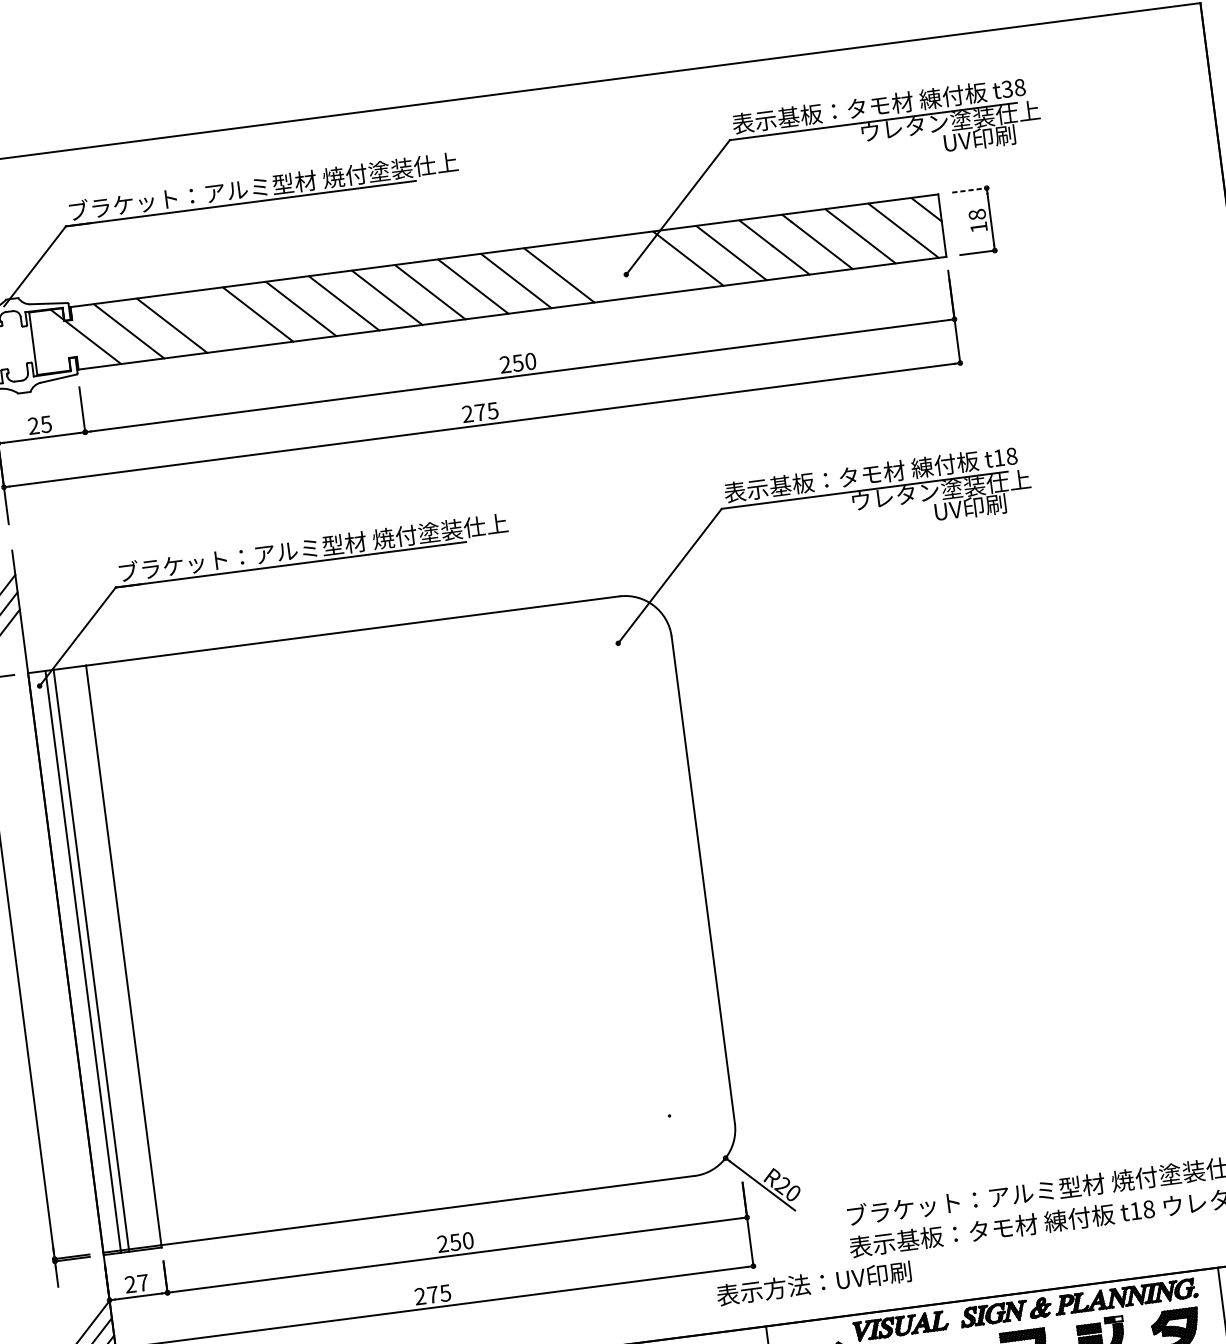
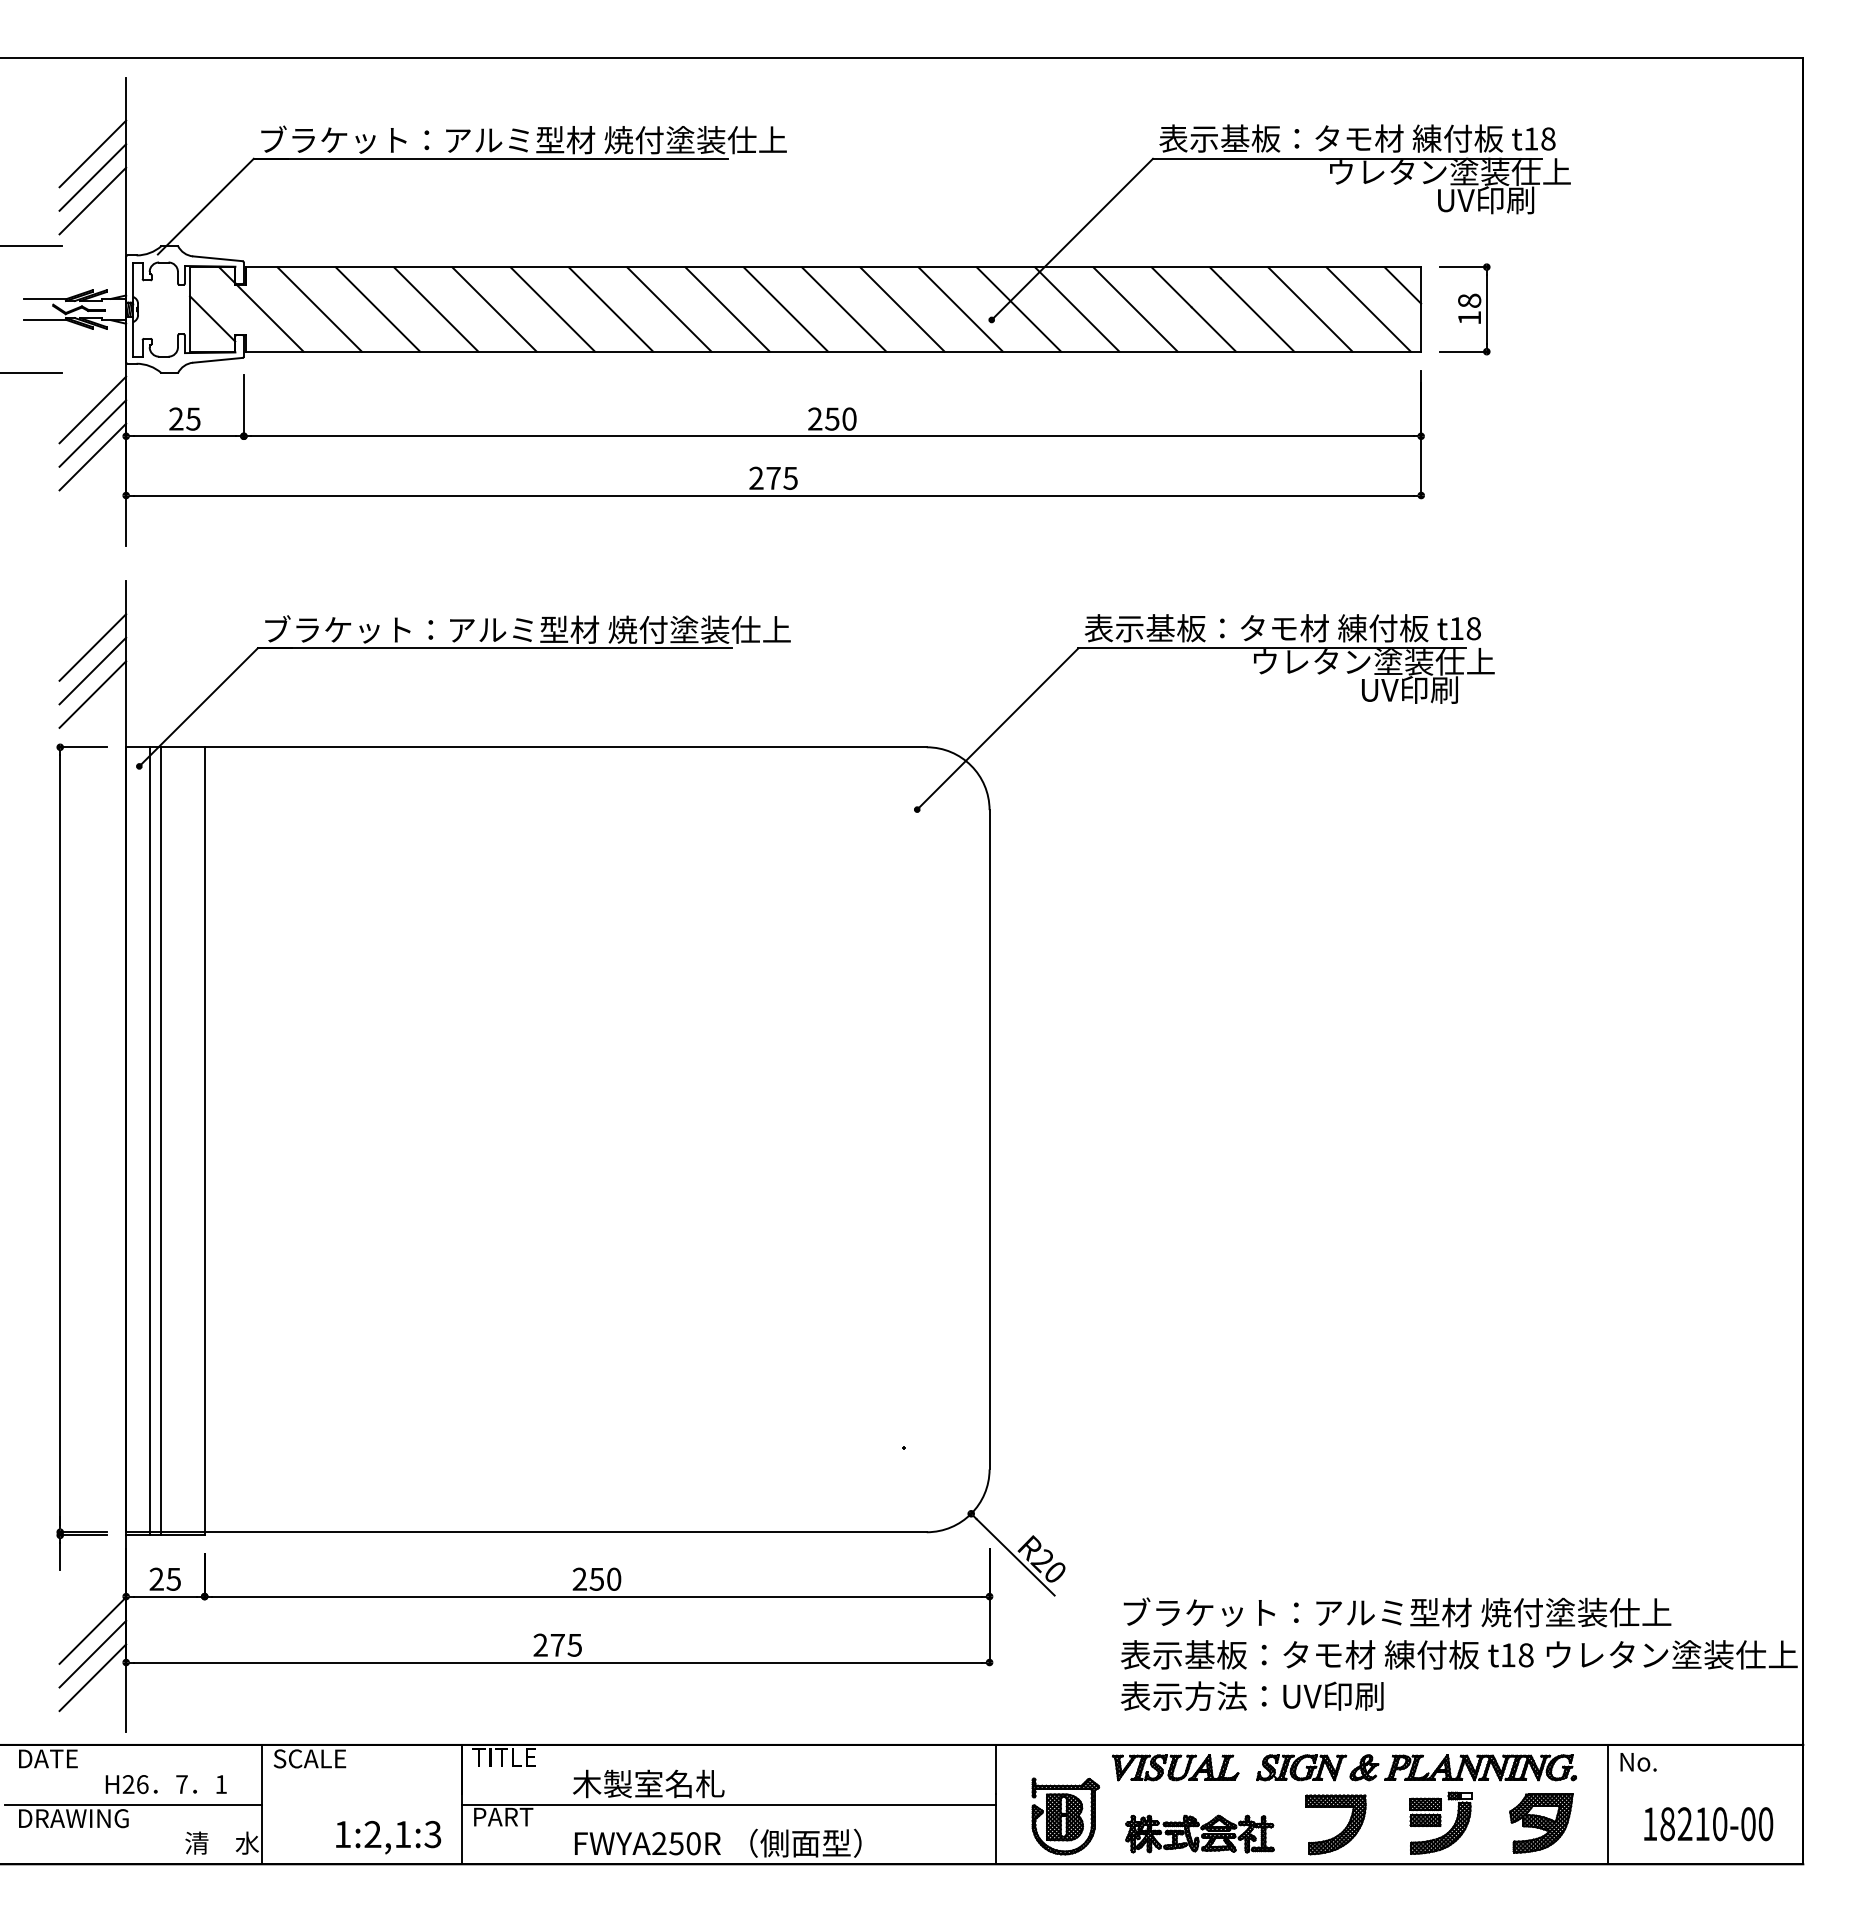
text: (1007, 88) -> (1531, 138), t38 -> t18
line: (969, 190) -> (1463, 267), dashed -> solid
line: (645, 264) -> (1018, 309), added
line: (602, 269) -> (960, 309), added
line: (215, 320) -> (436, 309), added
line: (50, 348) -> (212, 318), added
text: (142, 1283) -> (173, 1579), 27 -> 25
text: (813, 1283) -> (1251, 1695), moved

